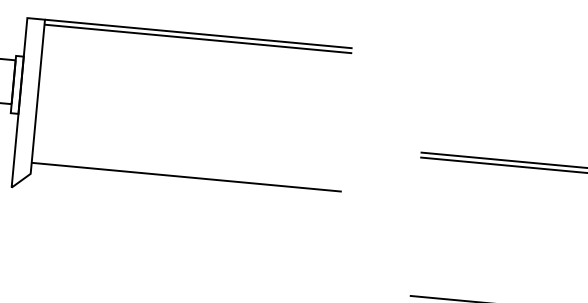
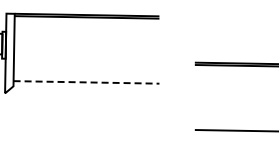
line: (186, 177) -> (86, 82), solid -> dashed

